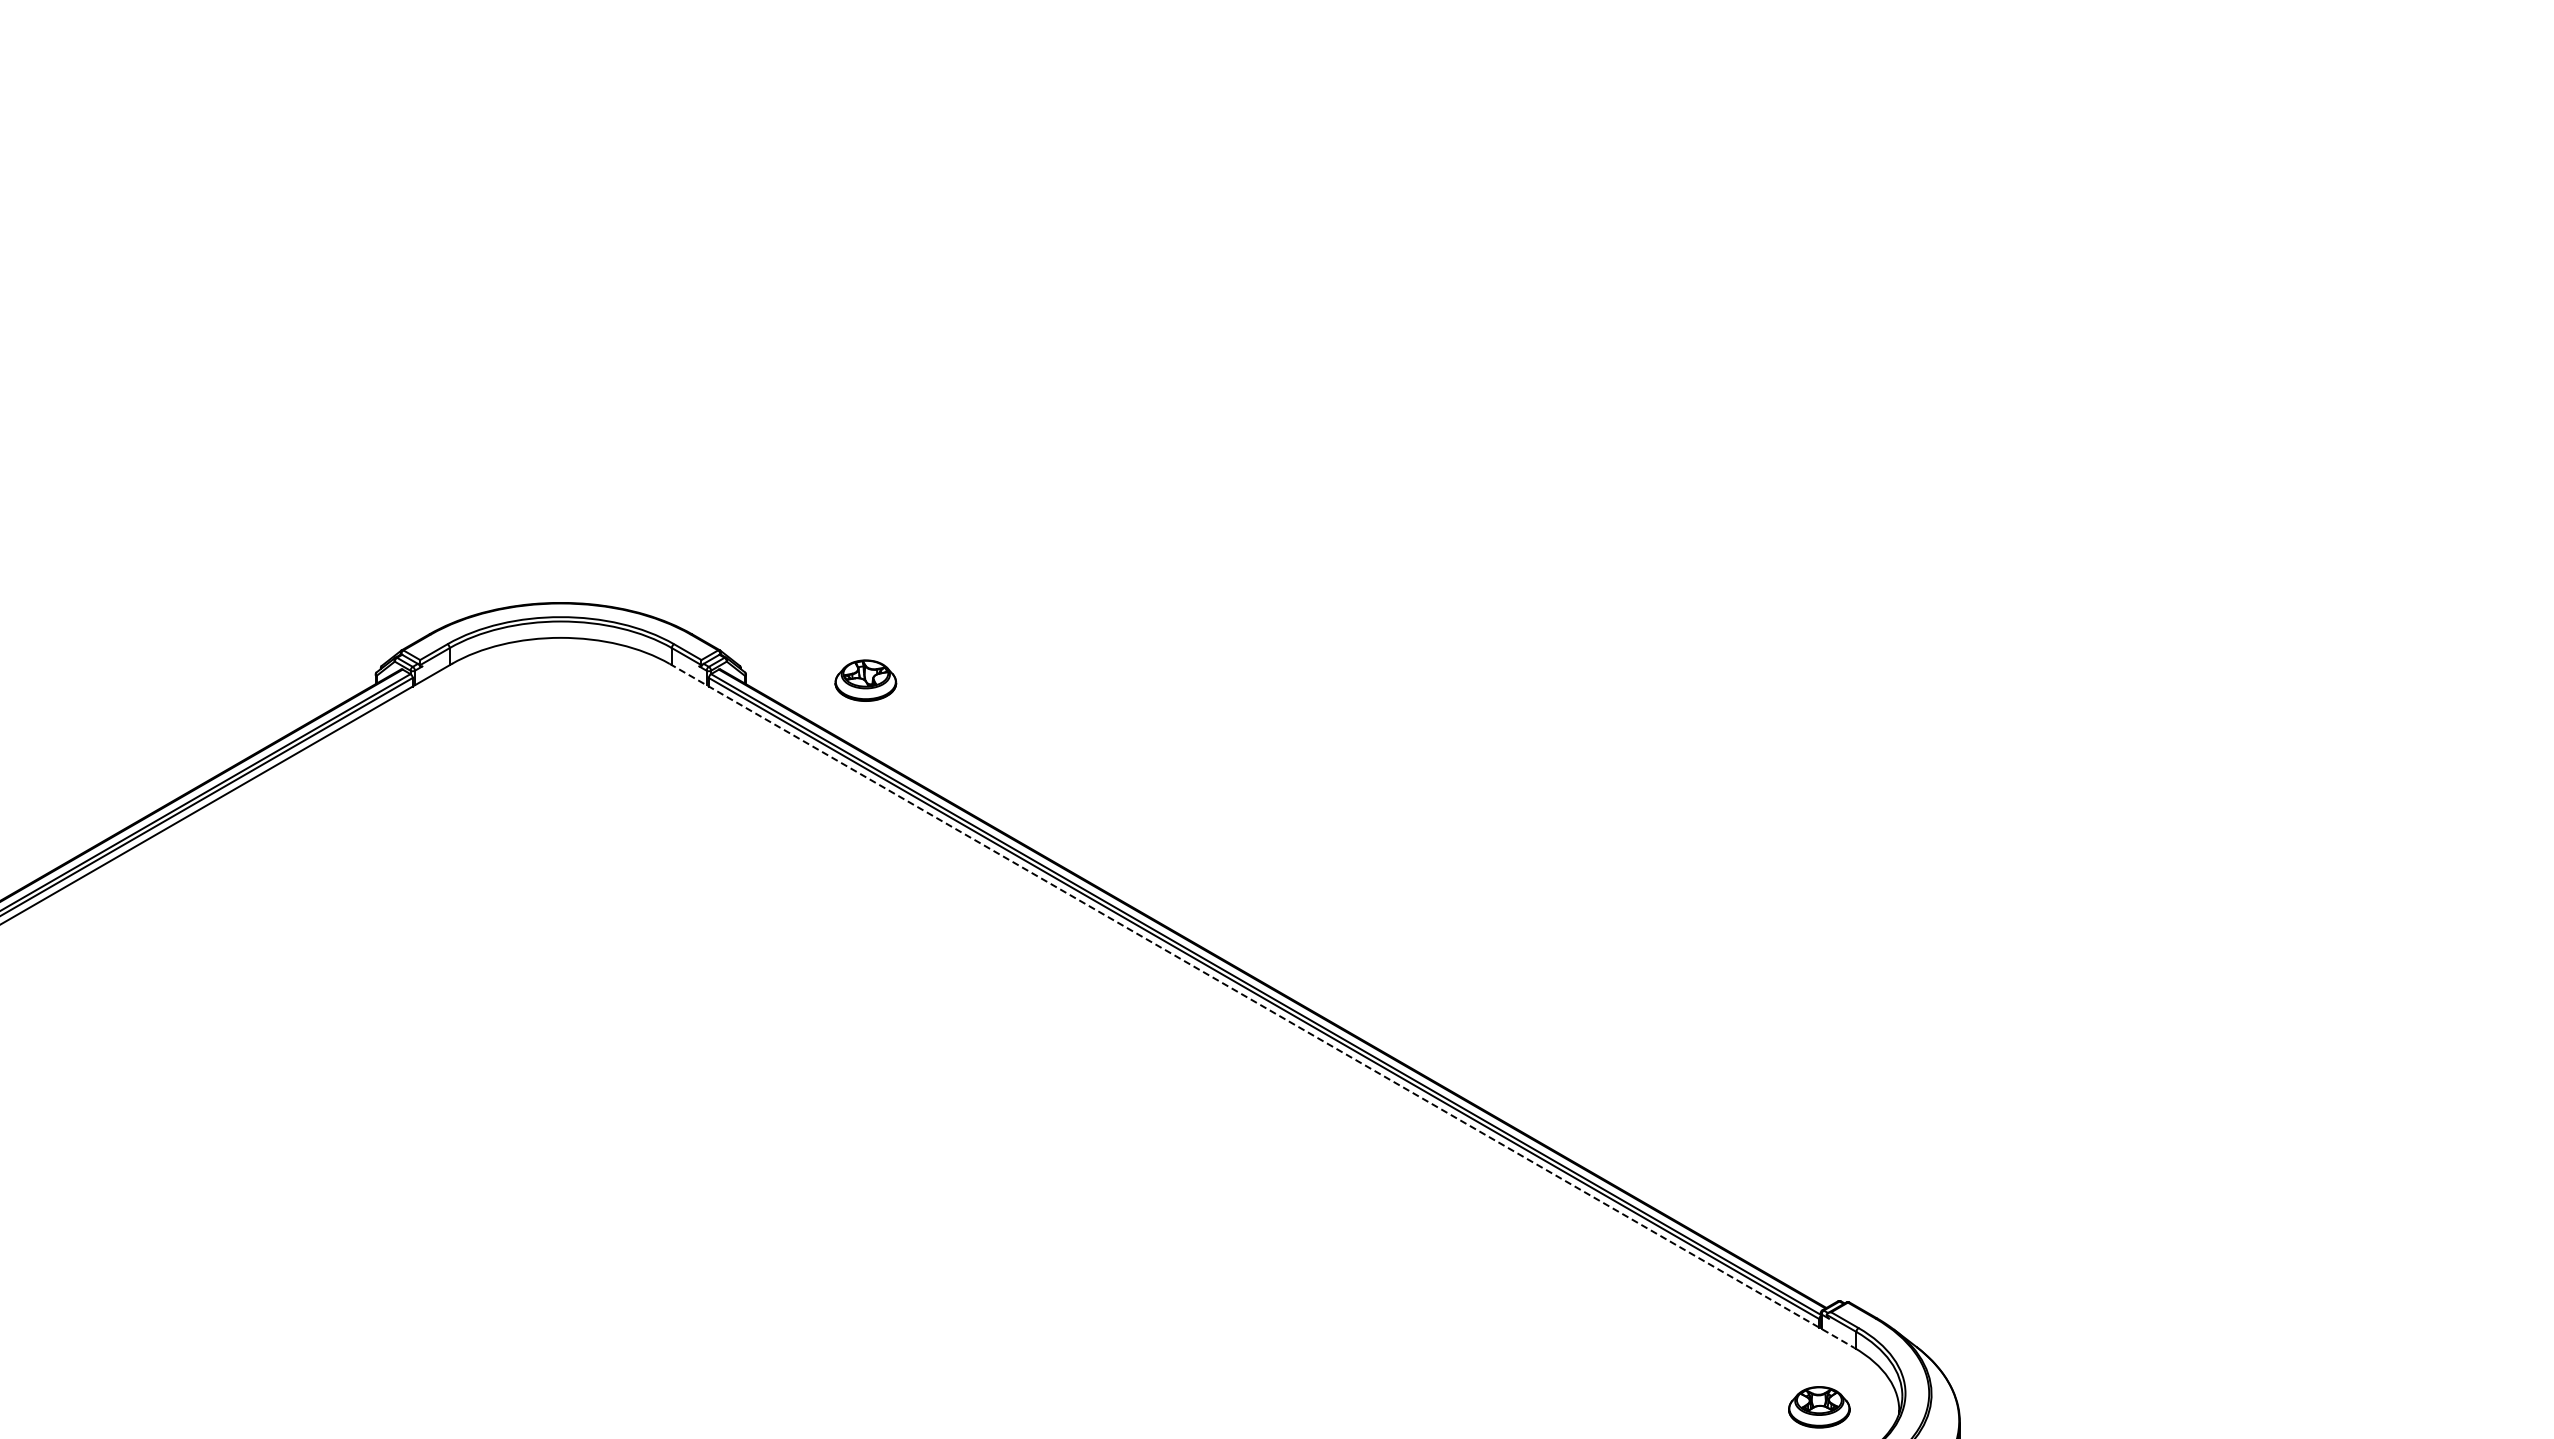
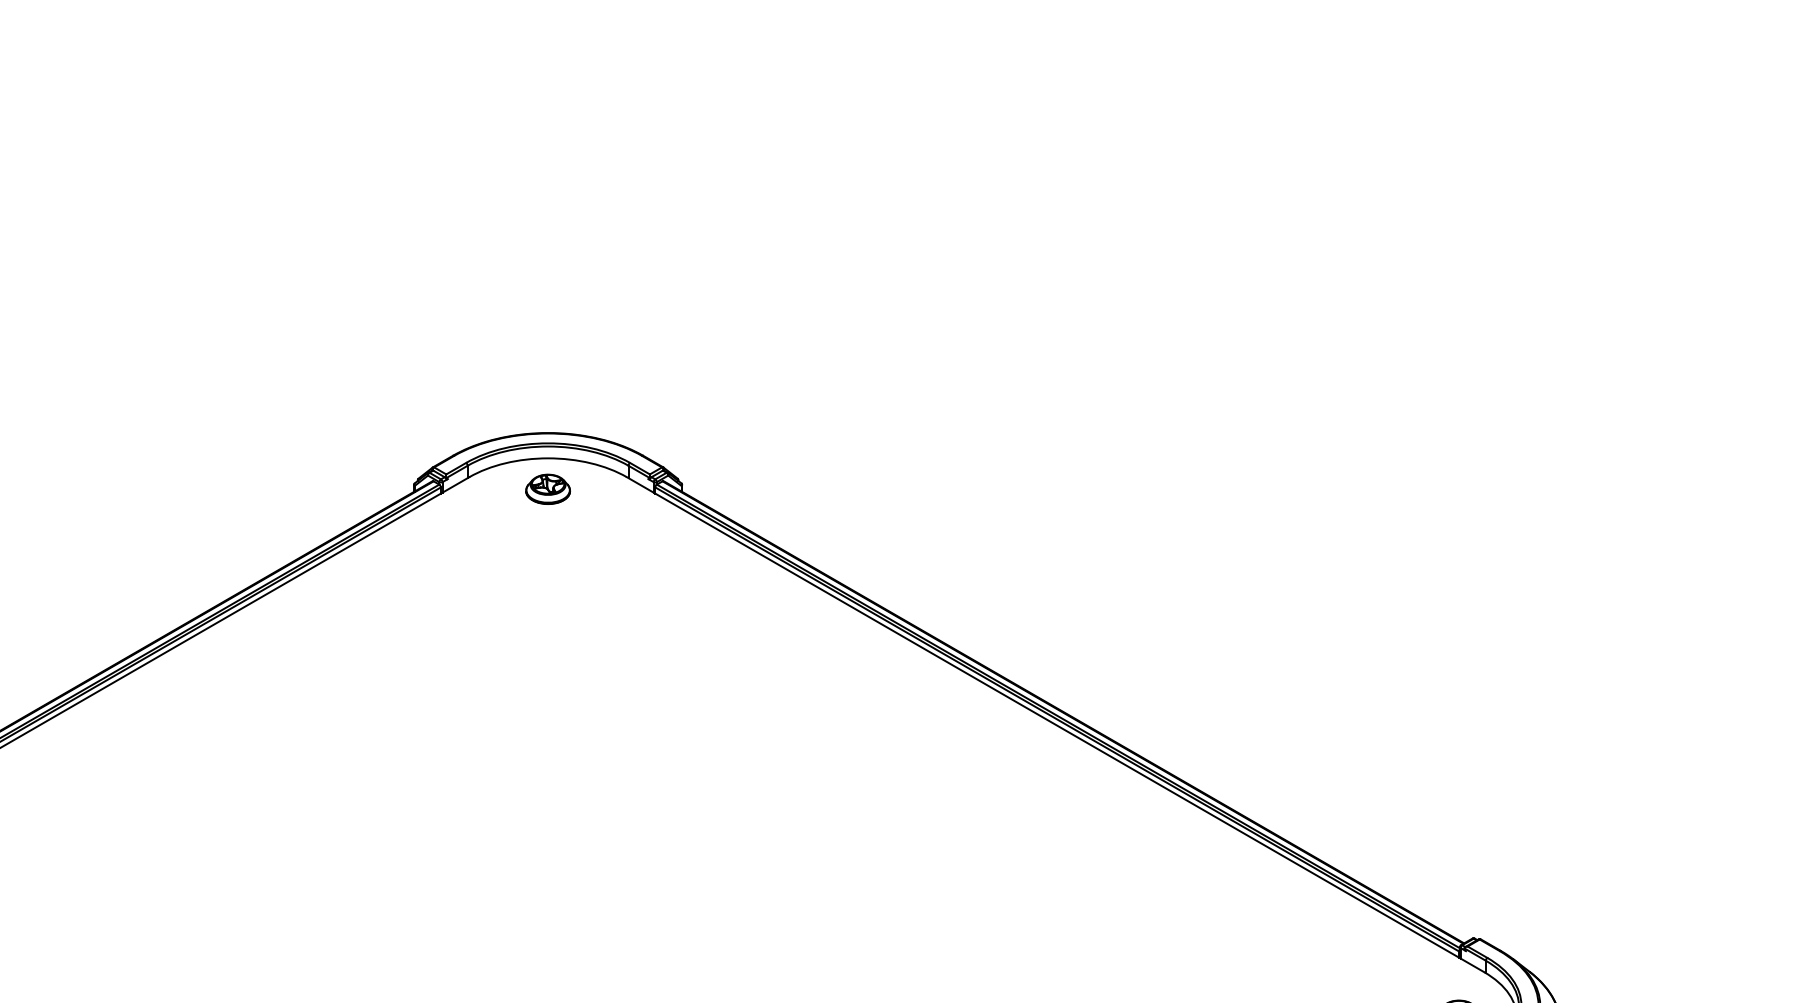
part: (865, 680) -> (547, 489), moved
line: (1261, 1005) -> (1055, 724), dashed -> solid

